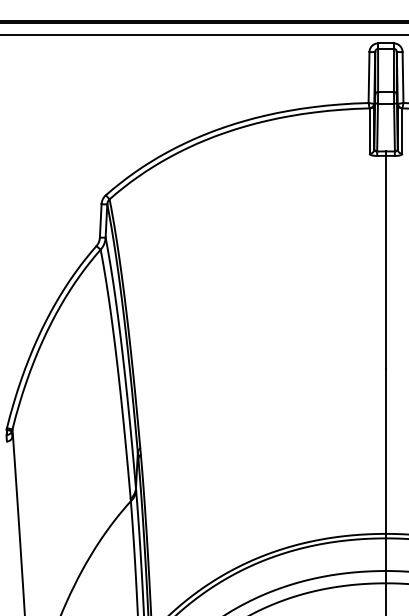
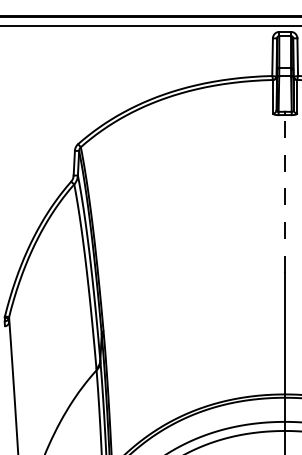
line: (386, 261) -> (285, 193), solid -> dashed

